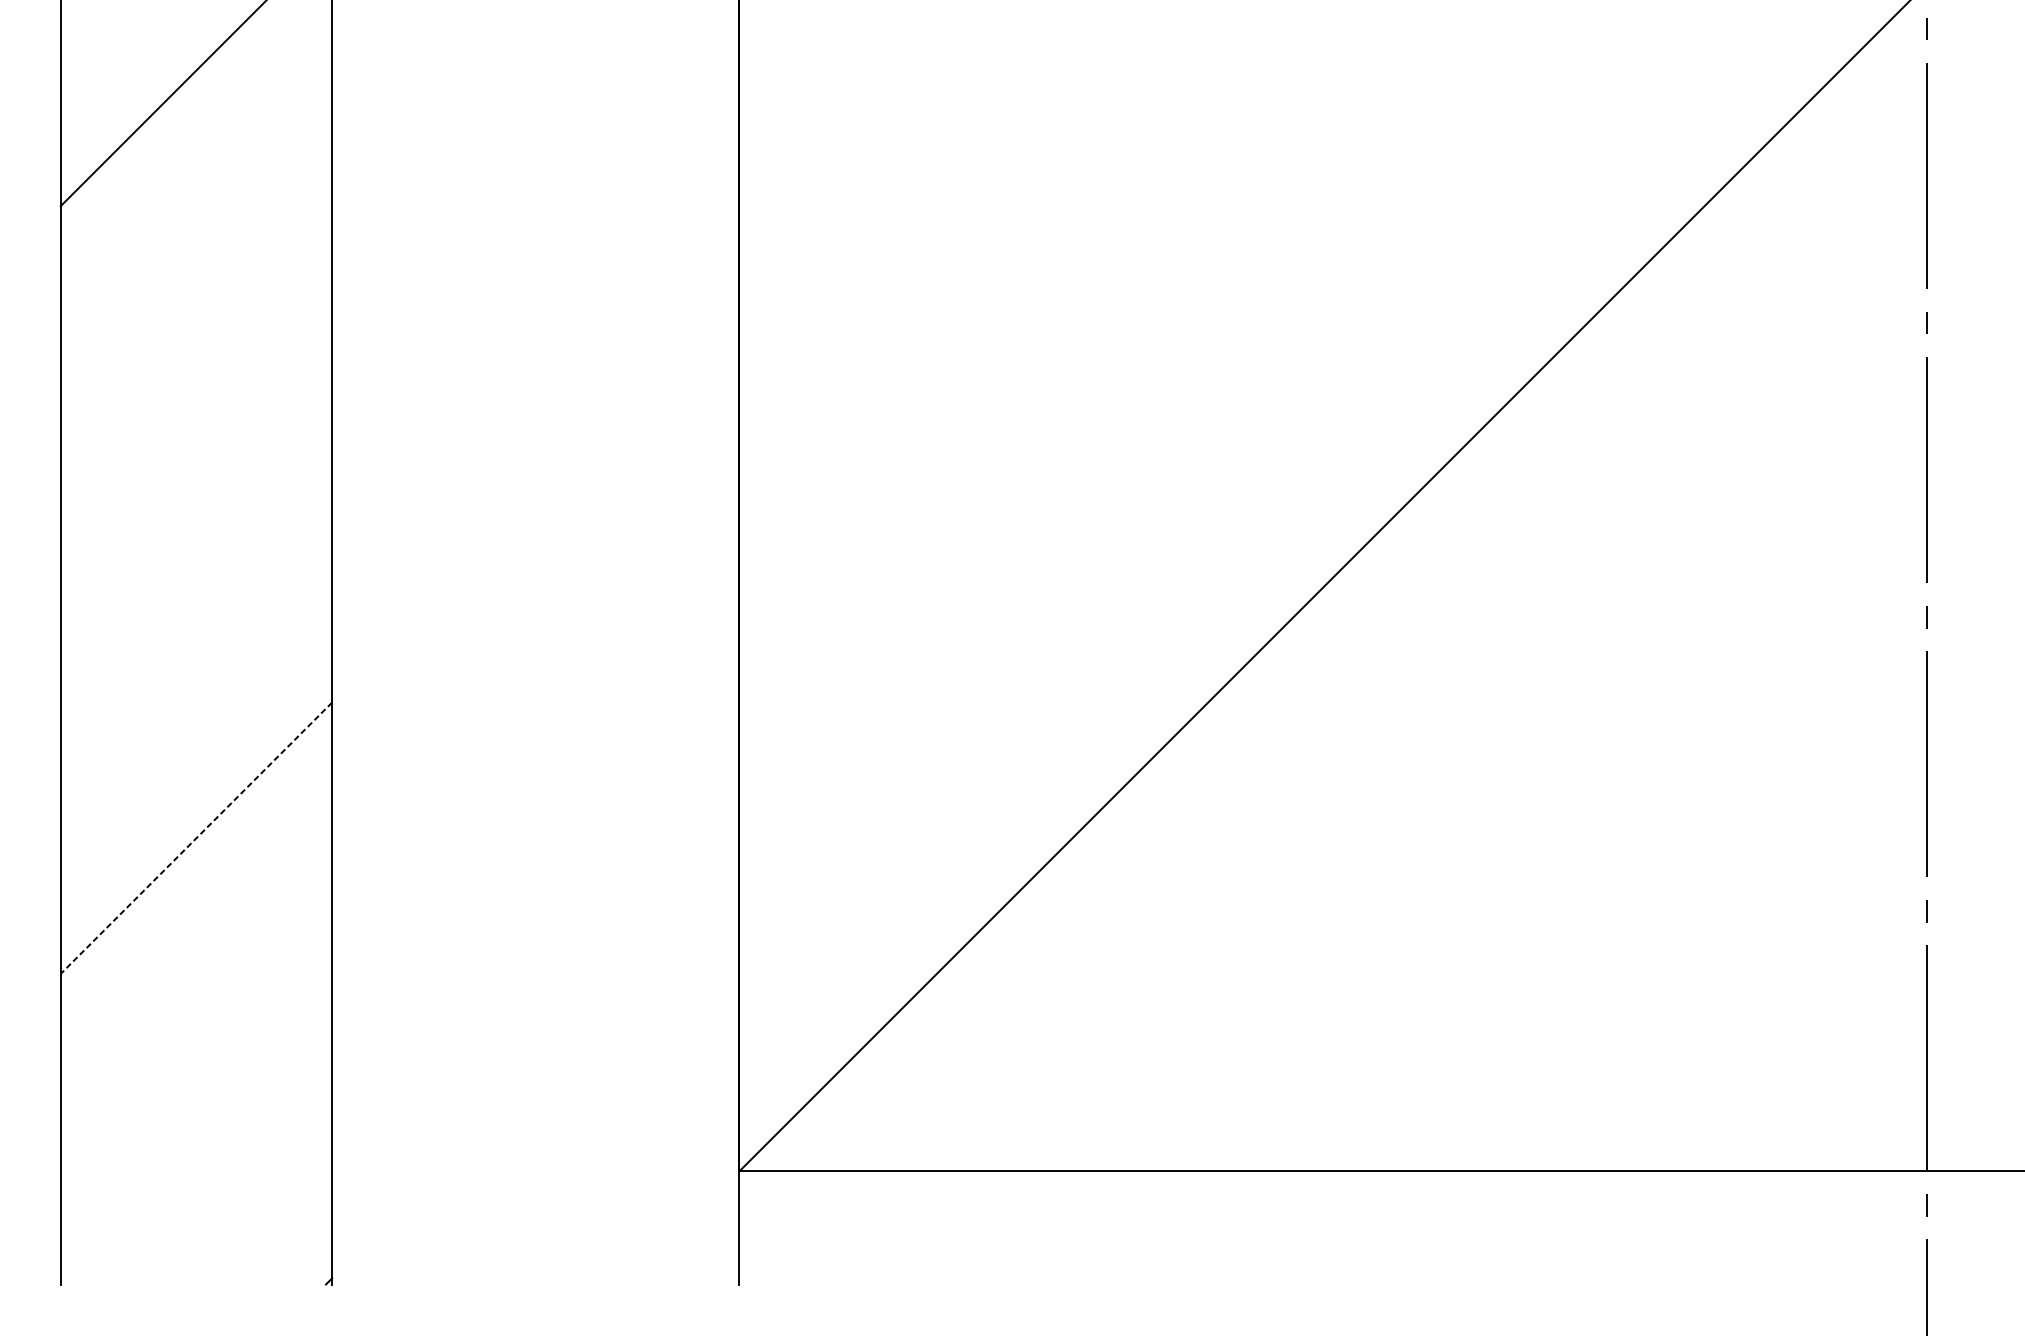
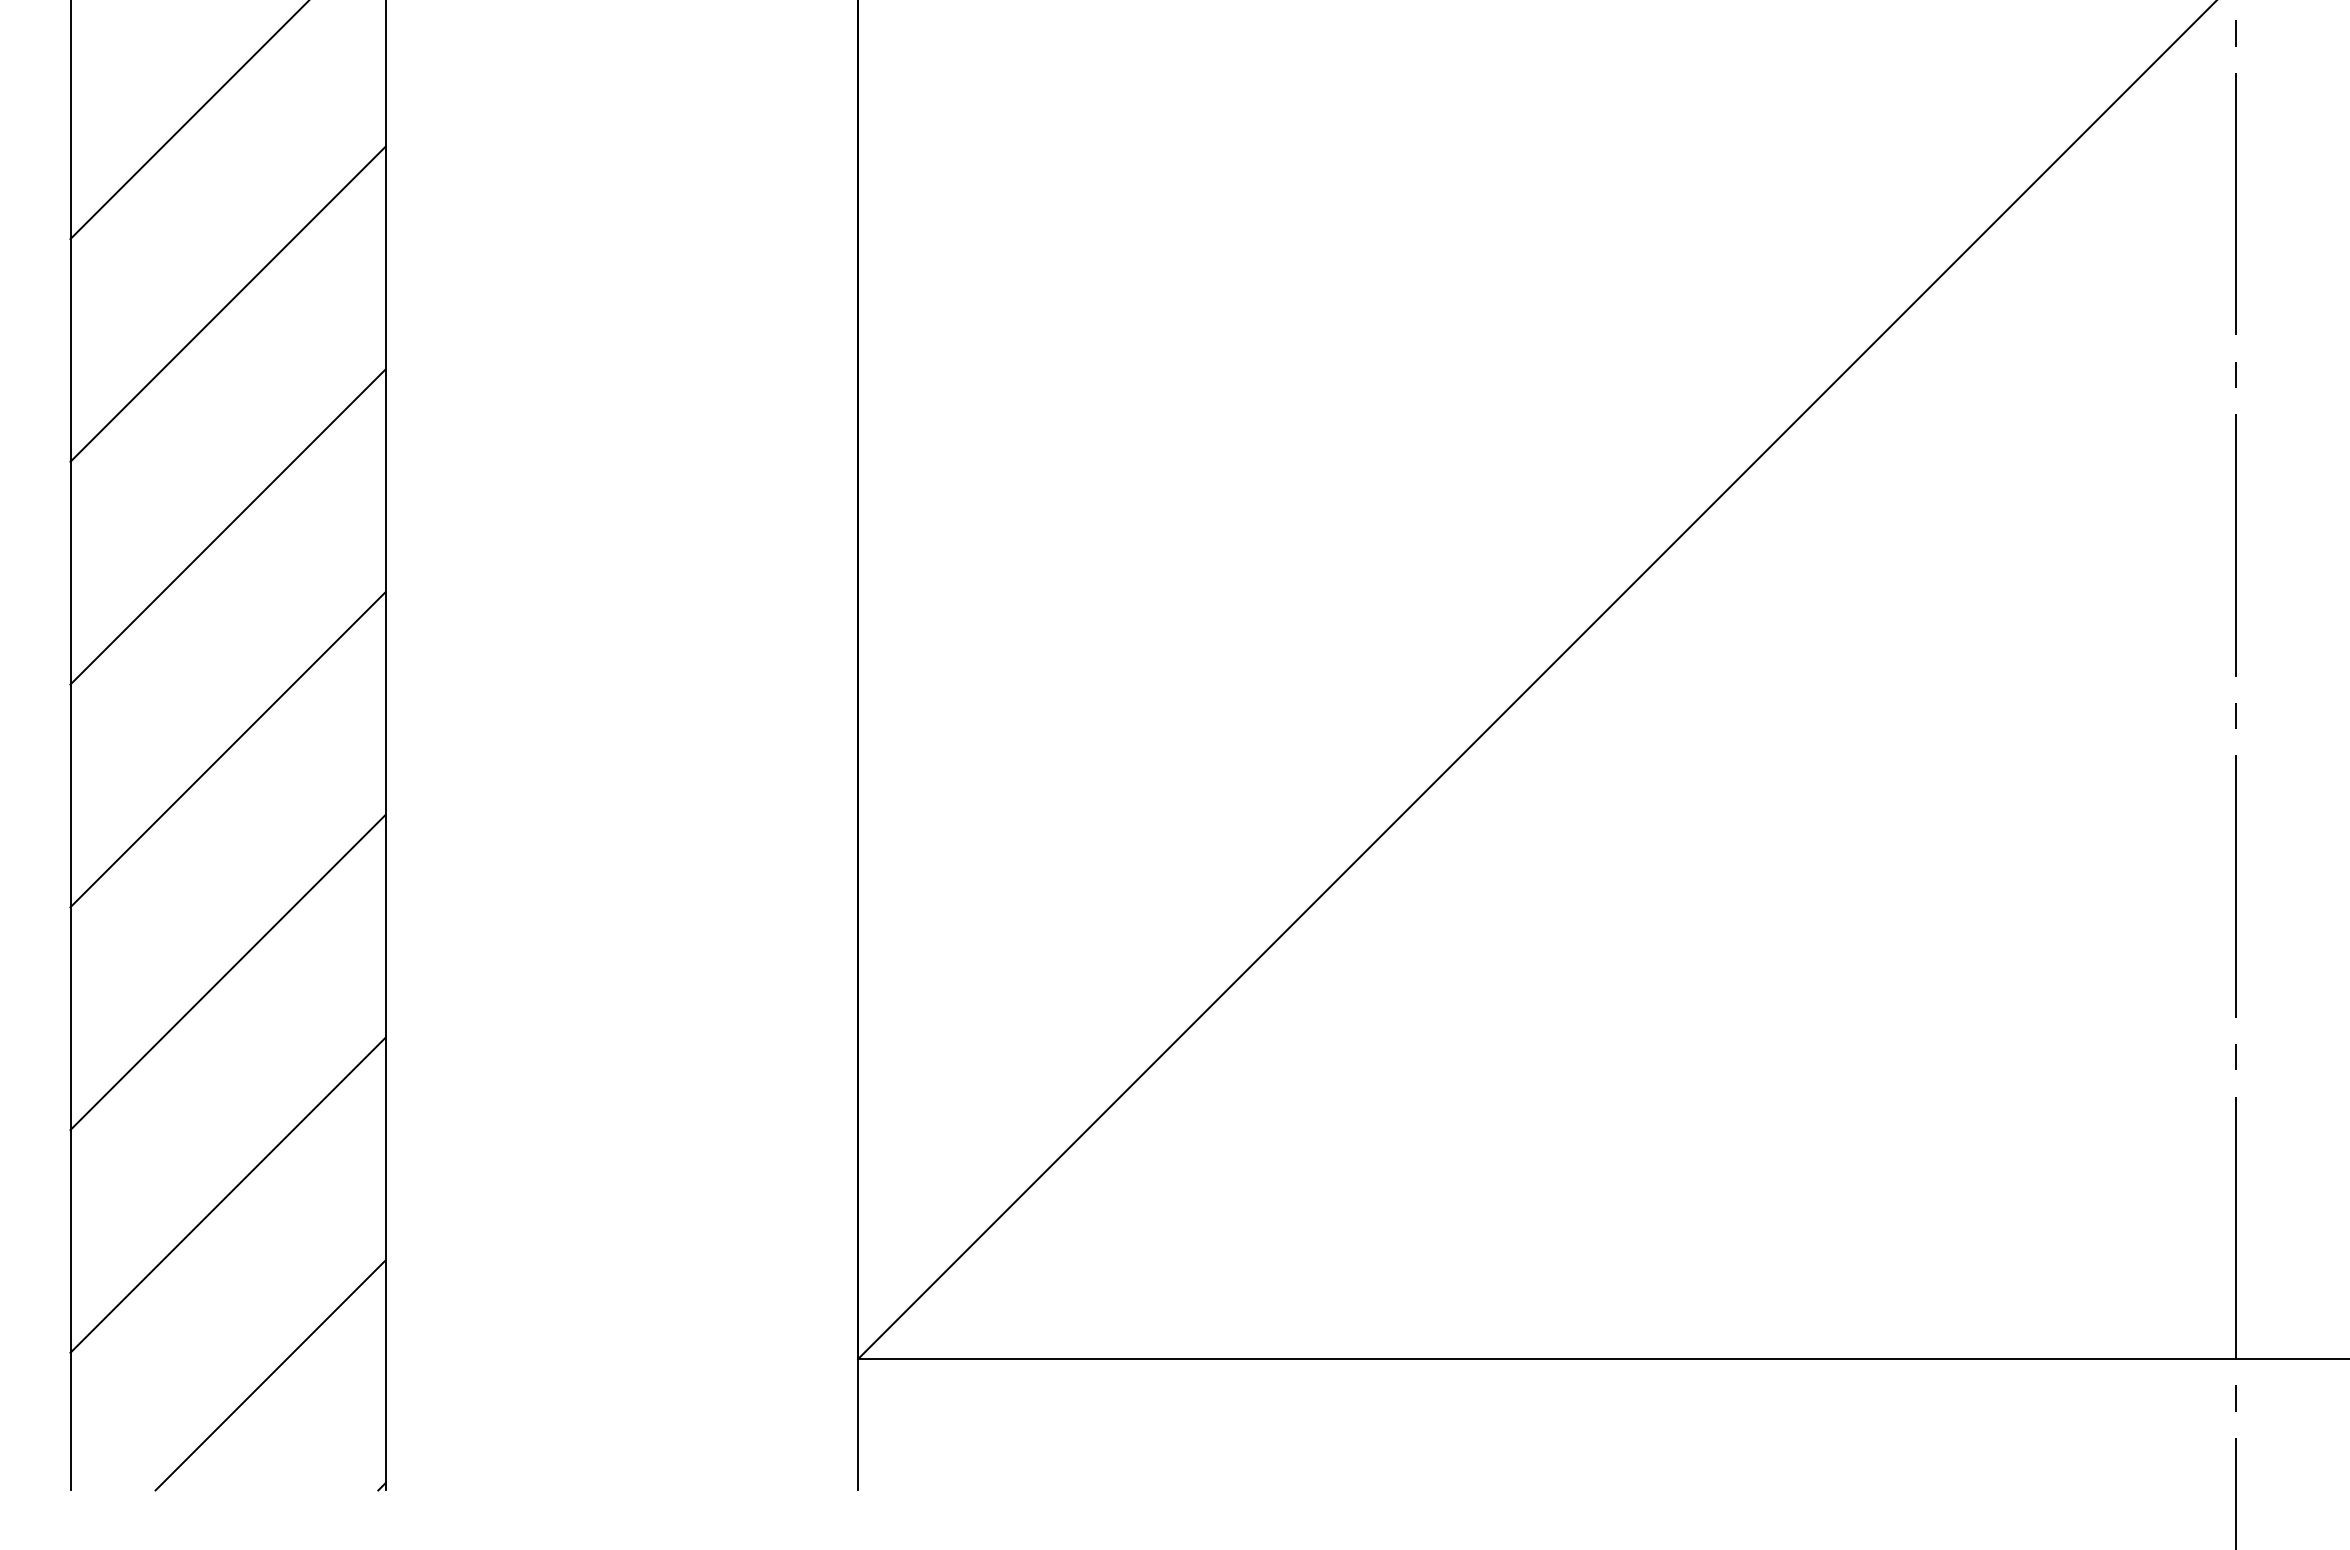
line: (196, 261) -> (227, 303), added
line: (196, 453) -> (227, 526), added
line: (196, 646) -> (227, 749), added
line: (196, 838) -> (228, 972), dashed -> solid
line: (196, 1029) -> (227, 1194), added
line: (233, 1185) -> (270, 1375), added

